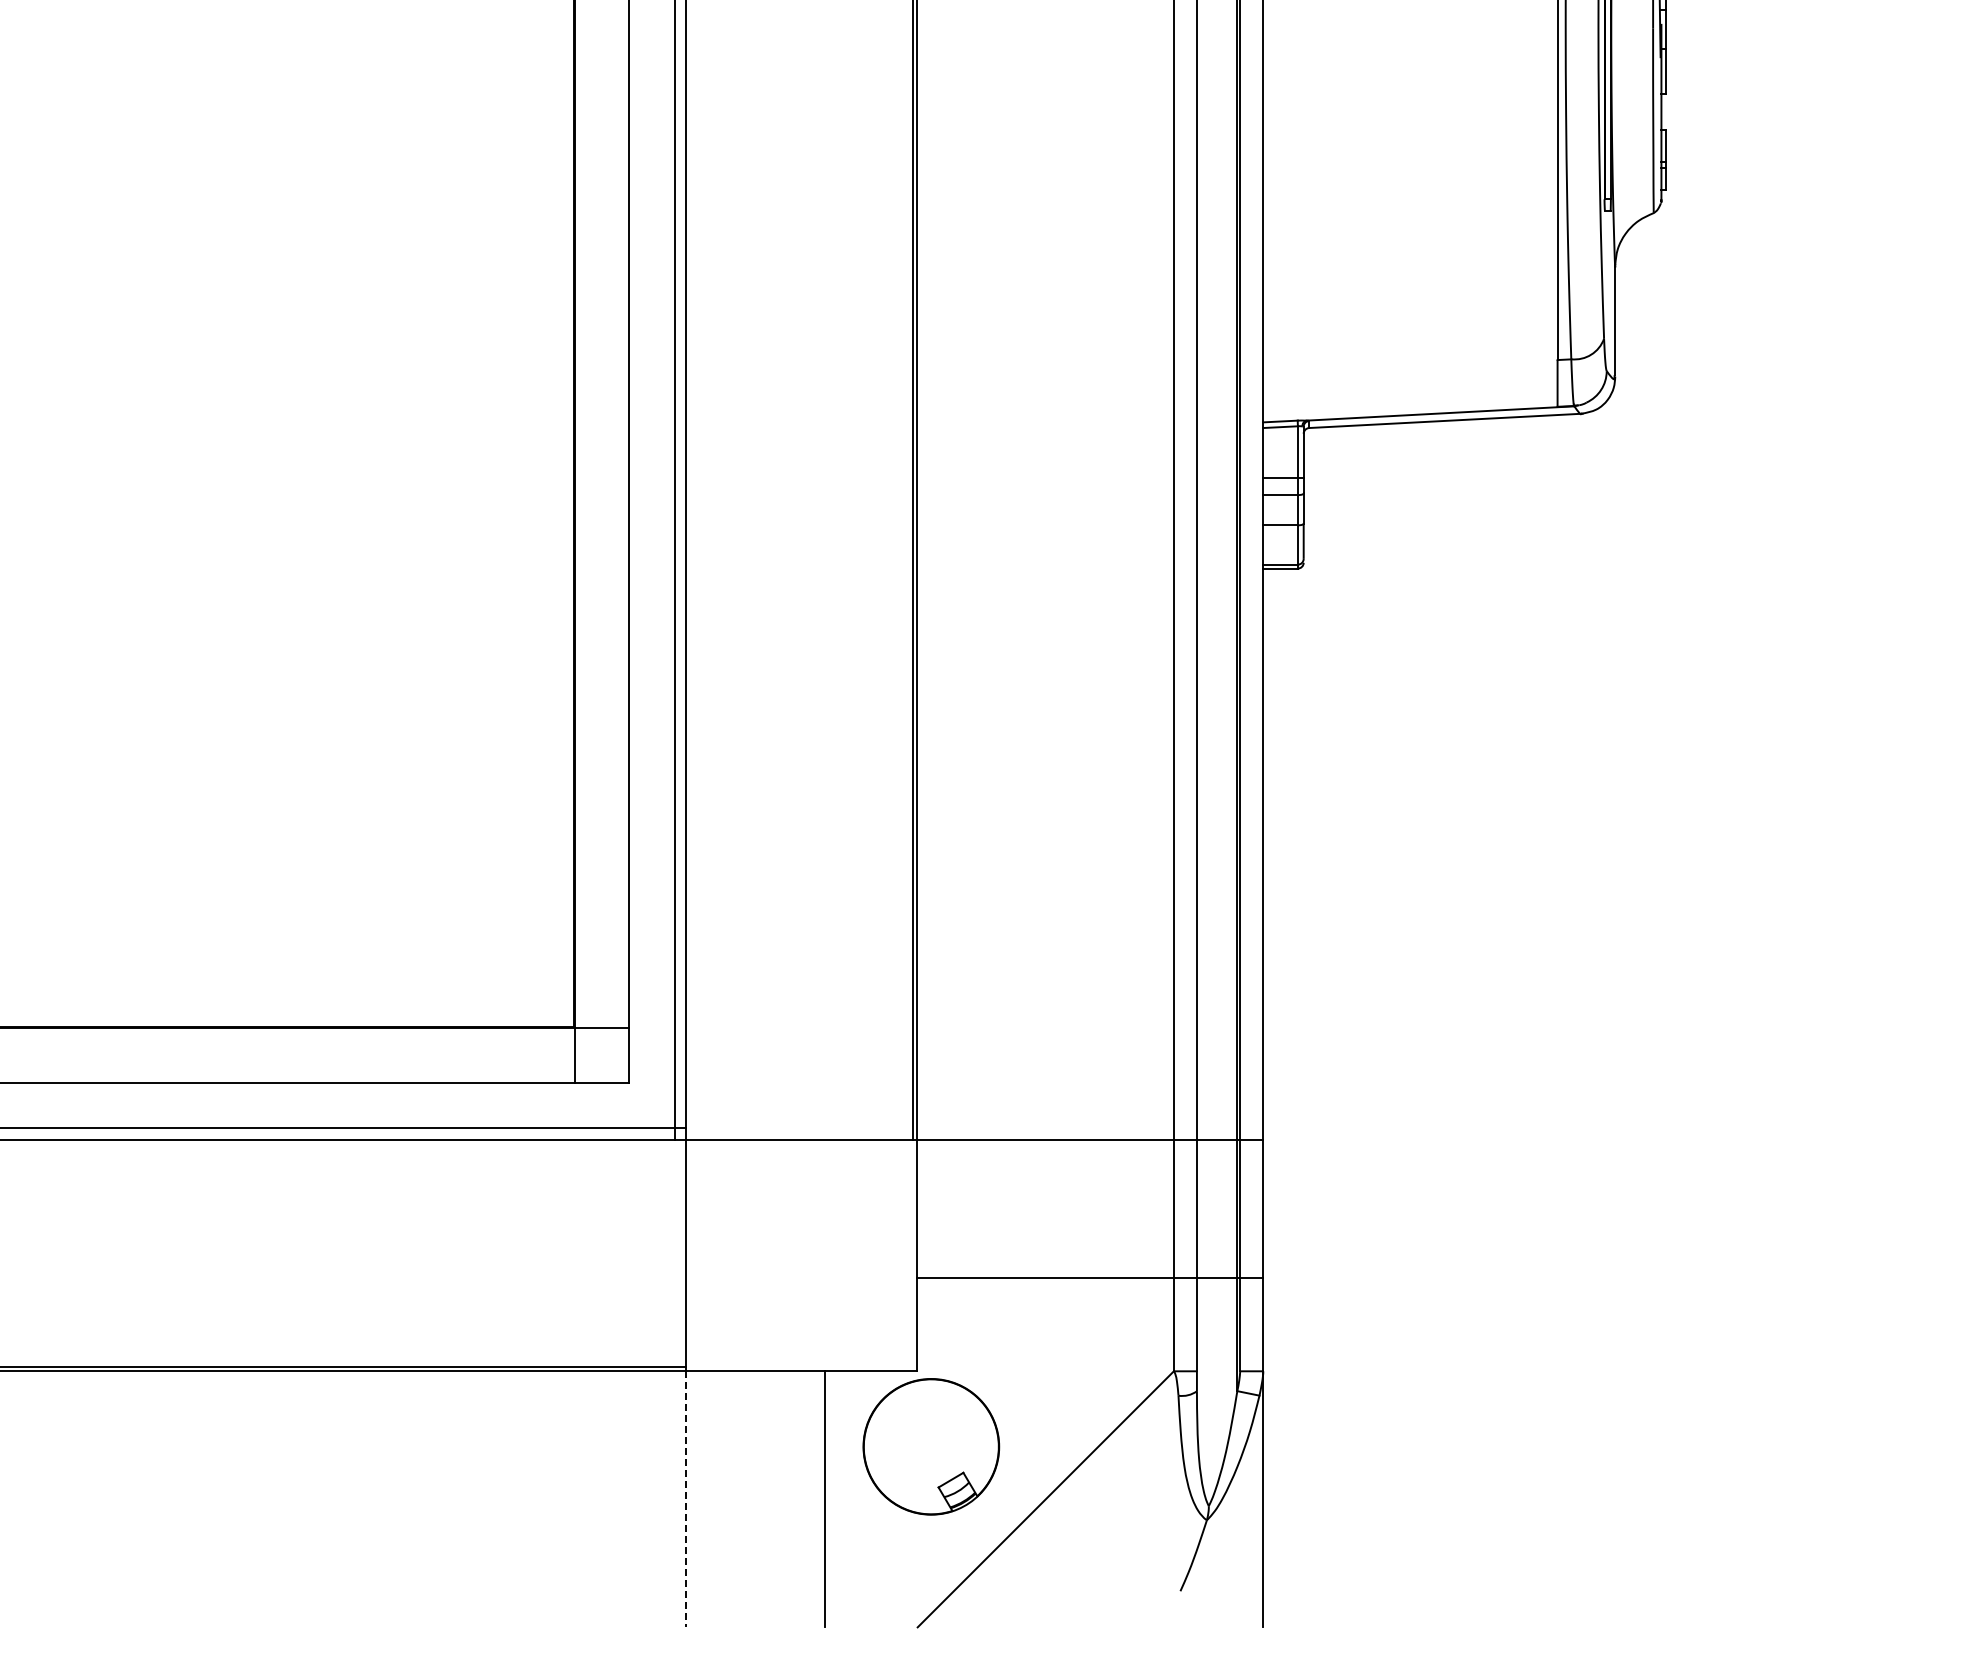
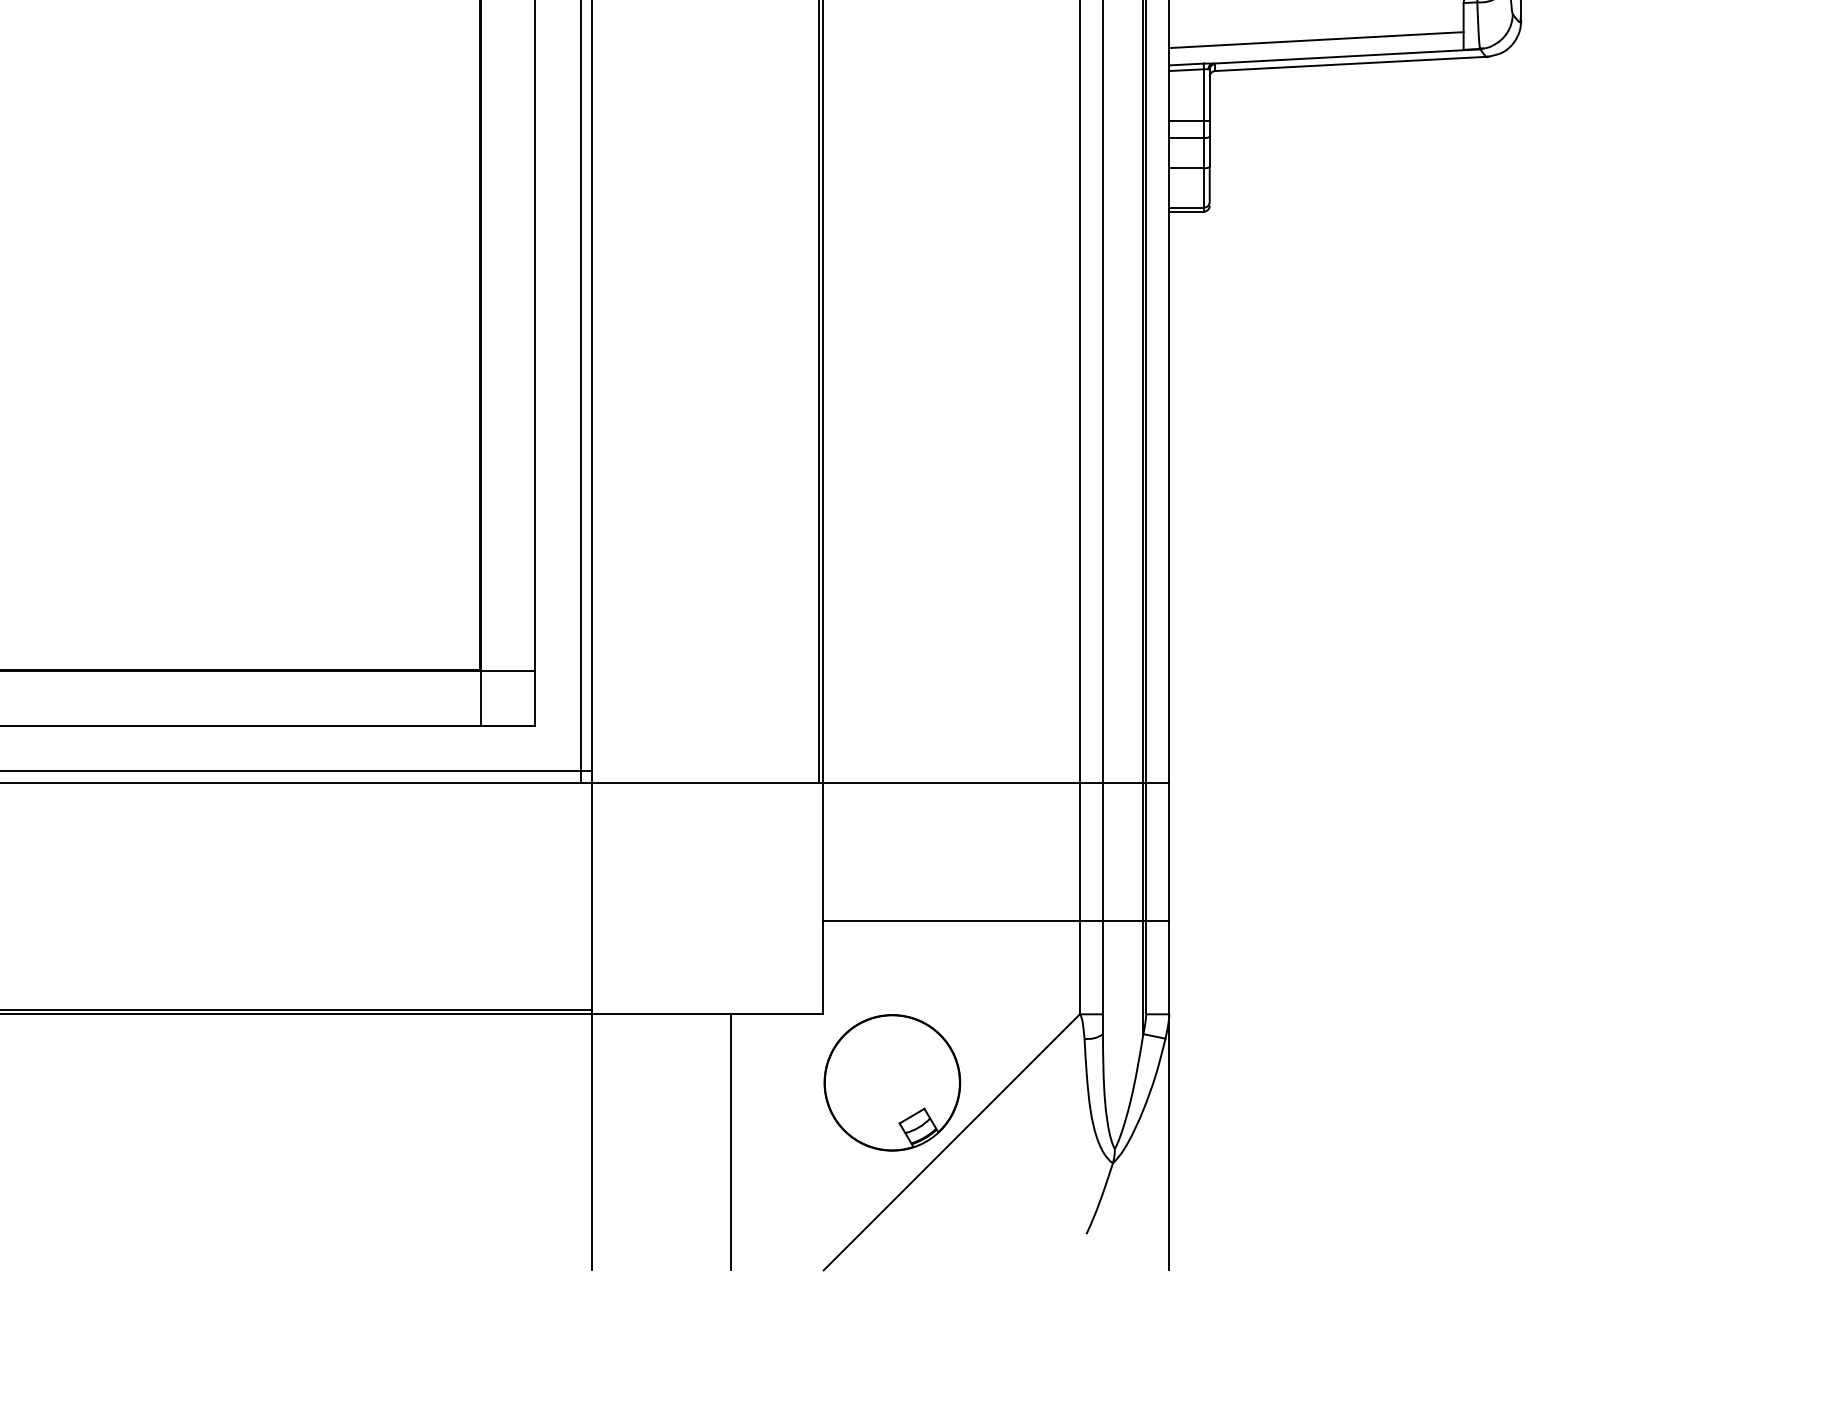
line: (1410, 397) -> (1316, 40), added
part: (931, 1446) -> (892, 1082), moved
line: (686, 1499) -> (592, 1142), dashed -> solid

